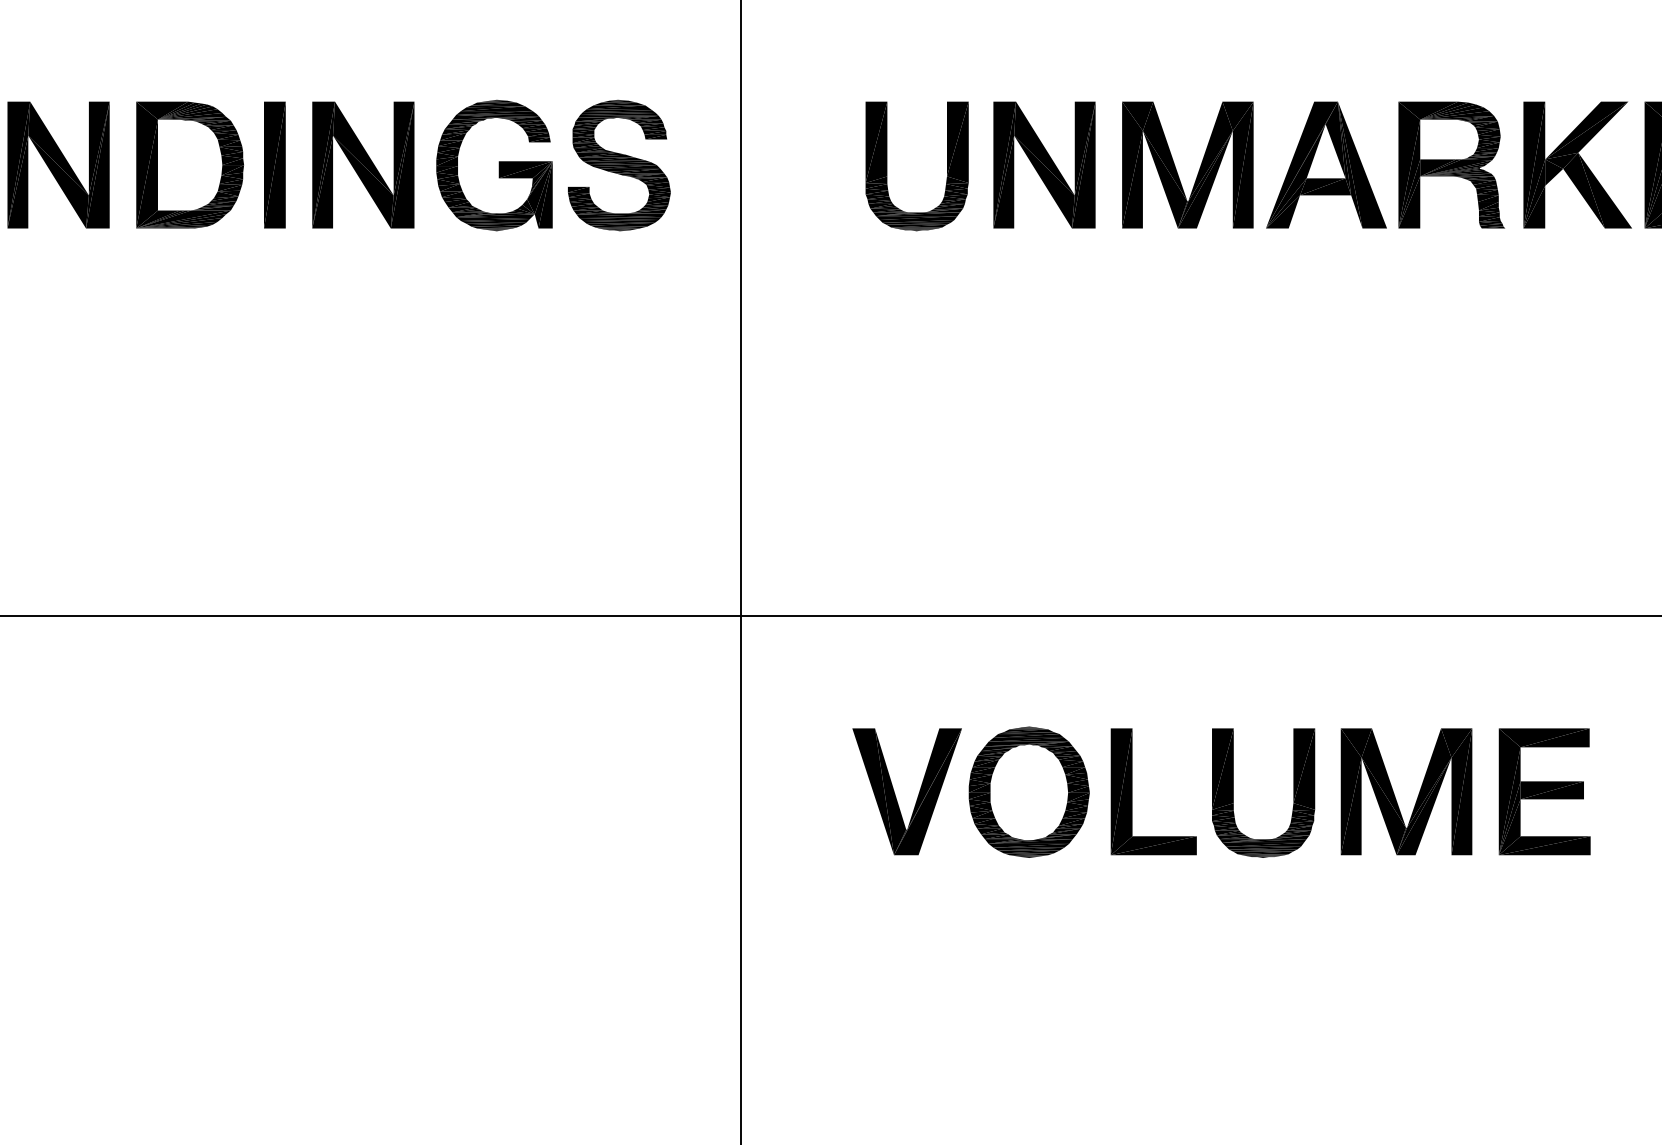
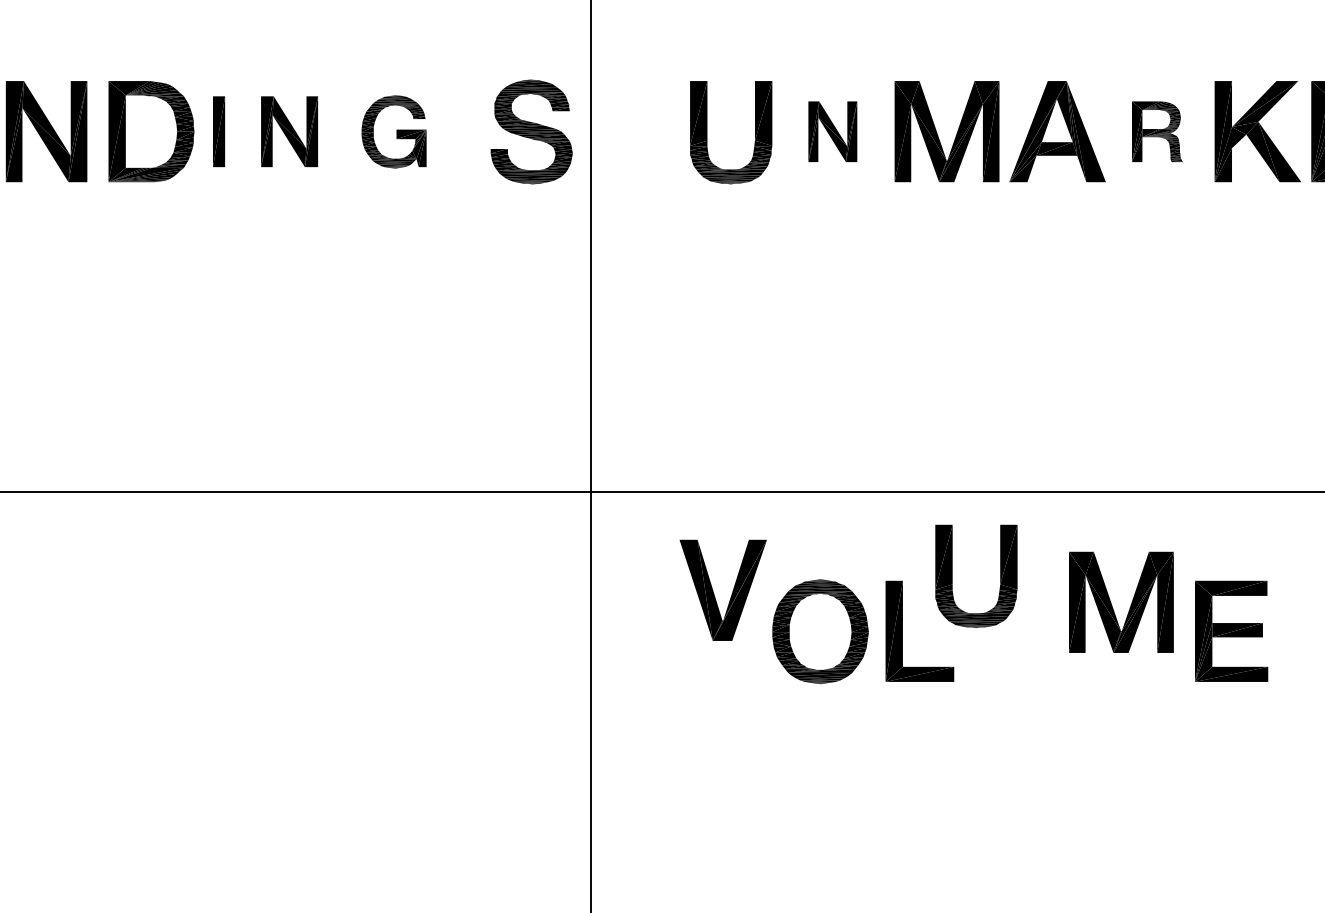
part: (274, 164) -> (218, 131), size x0.7
part: (363, 164) -> (289, 131), size x0.7
part: (493, 164) -> (393, 131), size x0.7
part: (619, 164) -> (531, 131), moved
part: (1044, 164) -> (832, 131), size x0.6
part: (1451, 164) -> (1157, 131), size x0.6
part: (1233, 793) -> (952, 576), moved
part: (896, 795) -> (714, 593), moved
part: (1395, 795) -> (1112, 605), moved

